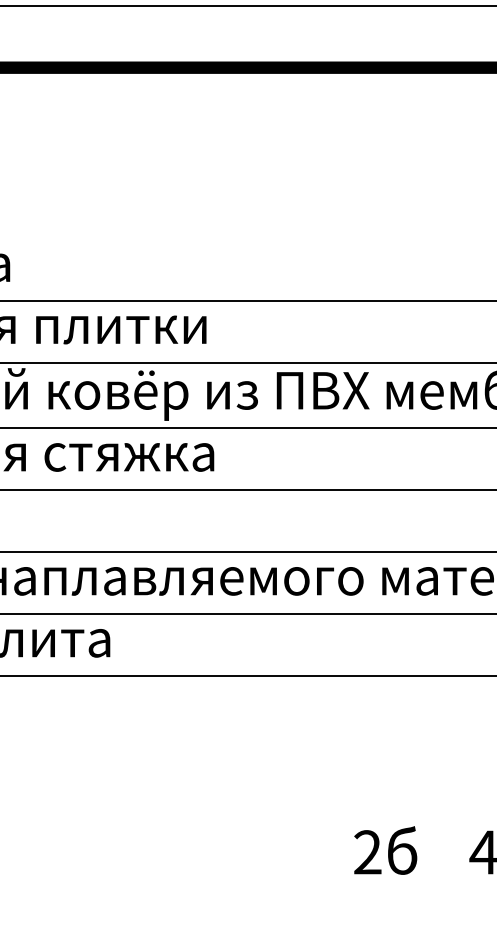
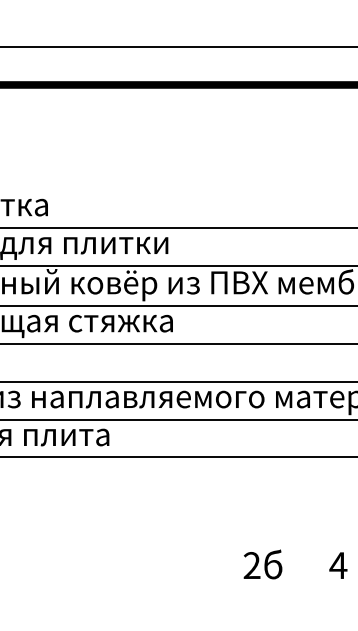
text: (384, 850) -> (262, 564), moved

